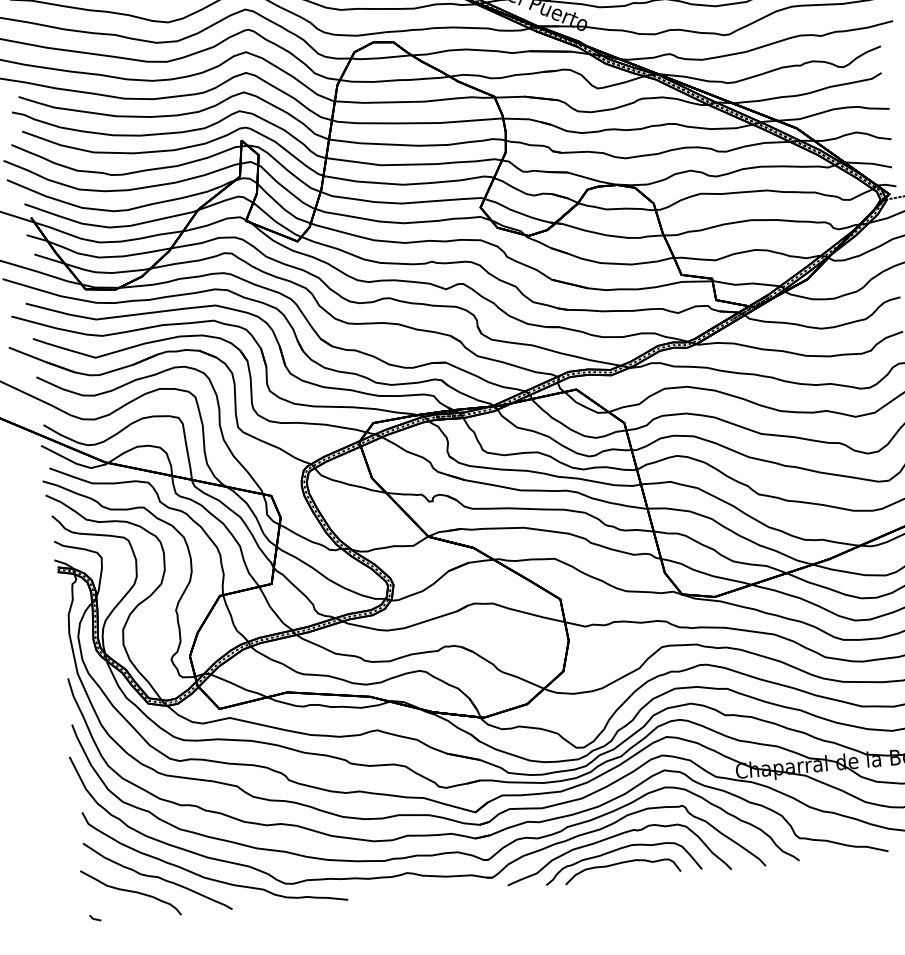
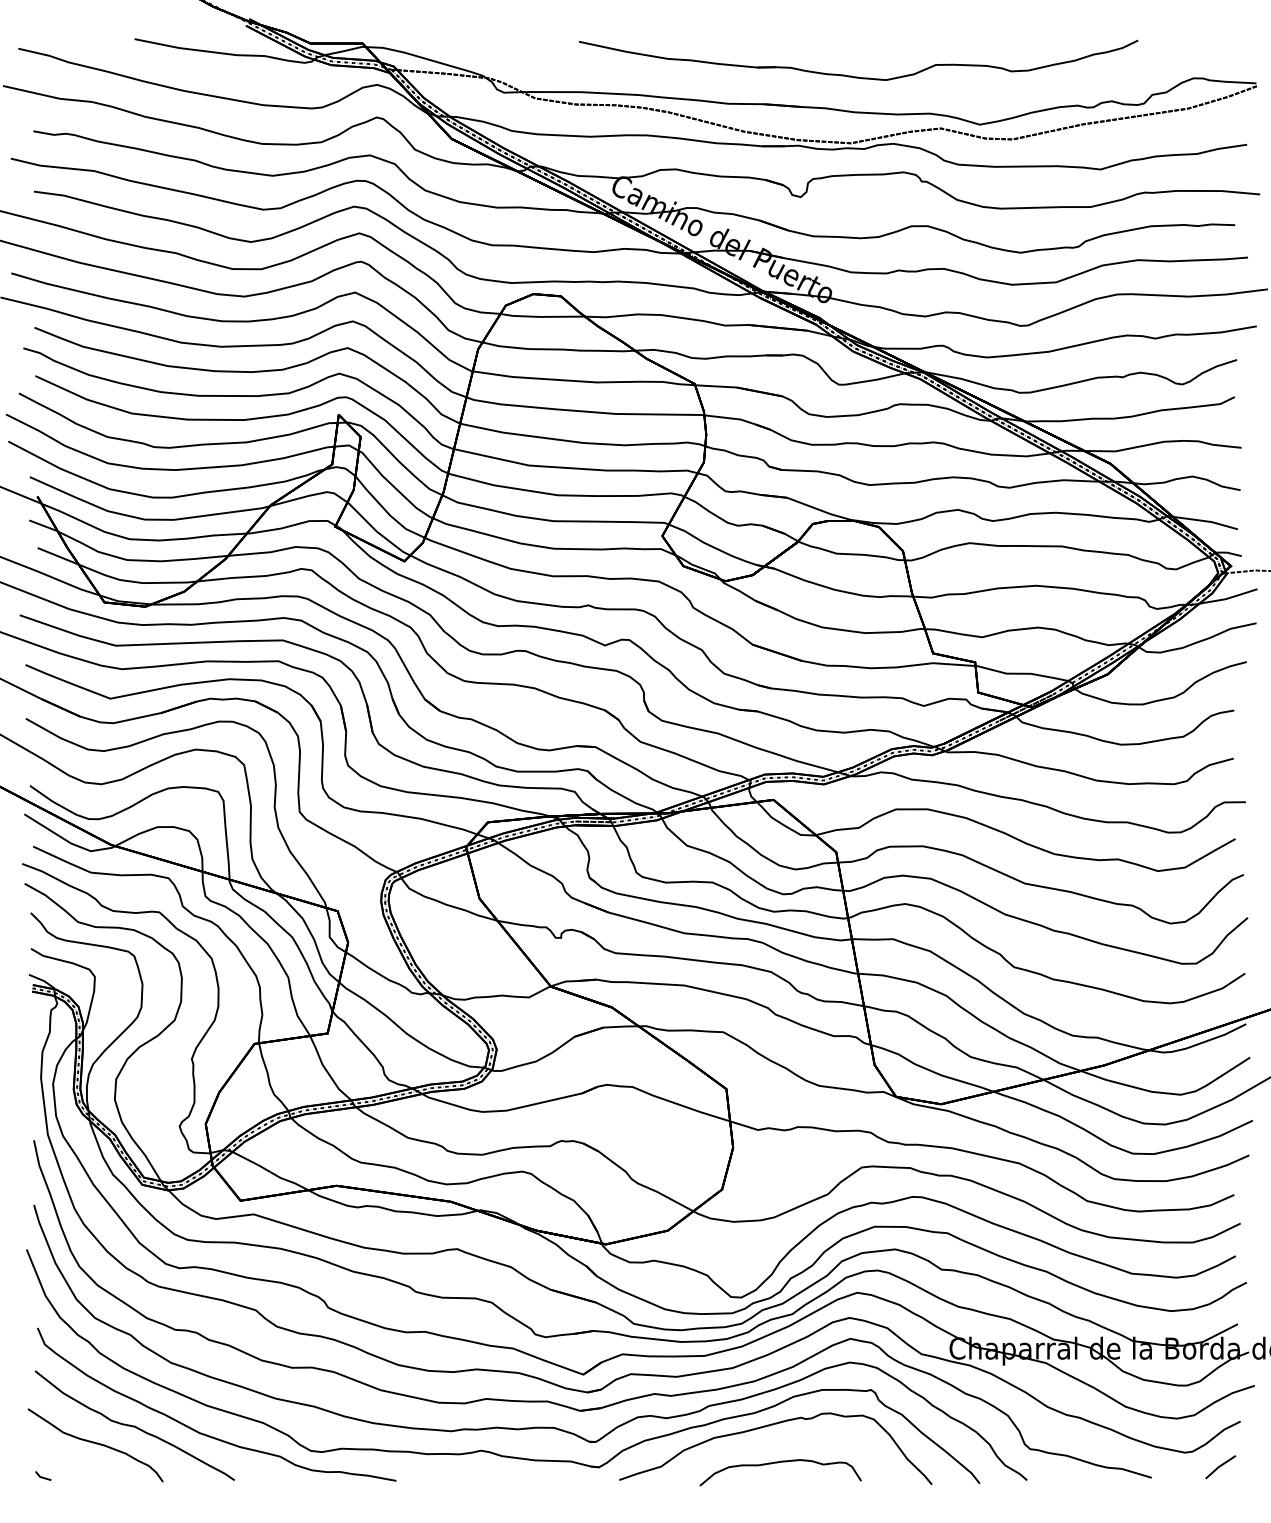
curve: (617, 850) -> (775, 1444), removed

